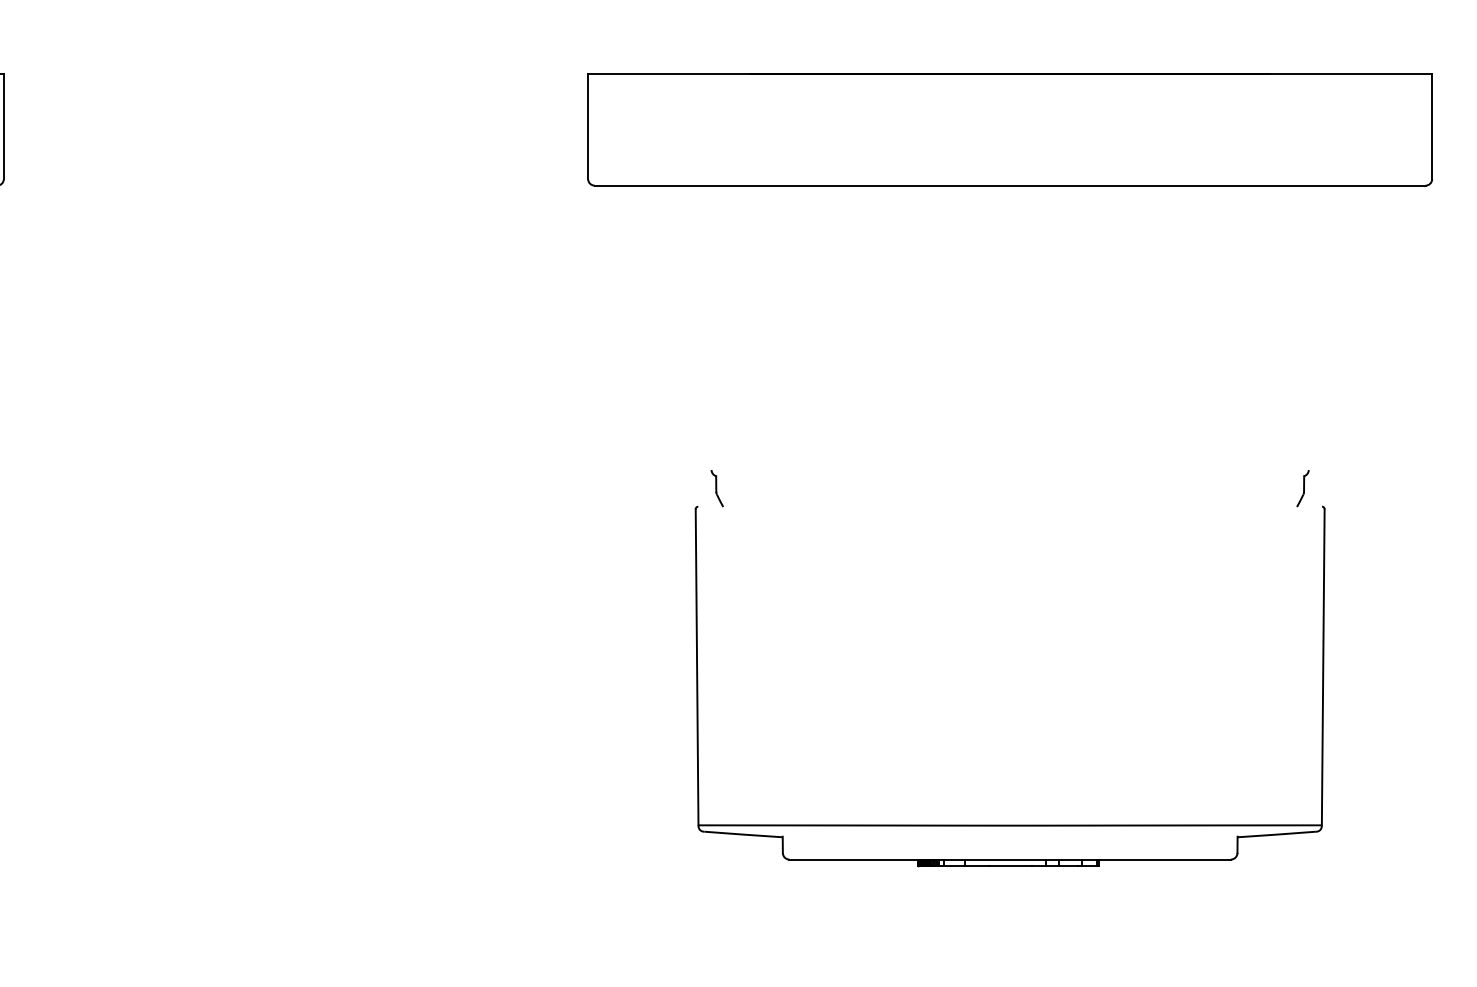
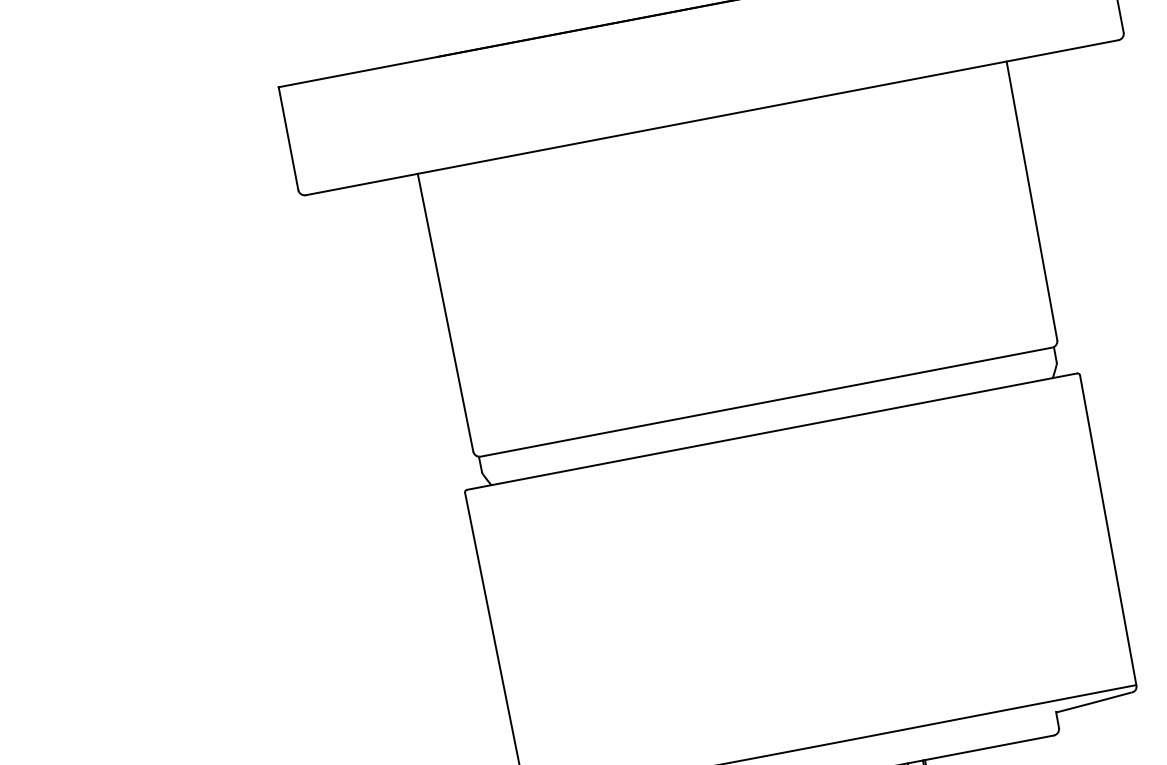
line: (710, 327) -> (445, 312), added
line: (1309, 327) -> (1031, 200), added
line: (1010, 476) -> (766, 402), added
line: (1010, 506) -> (772, 431), added

